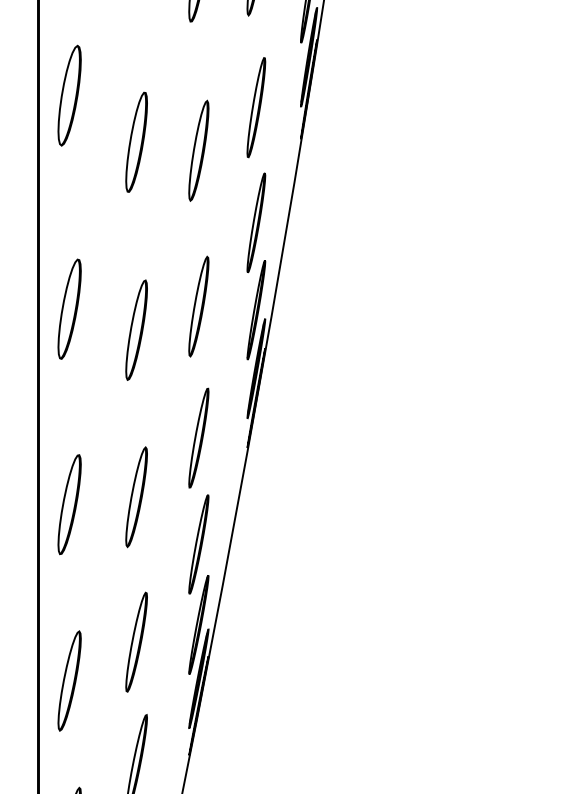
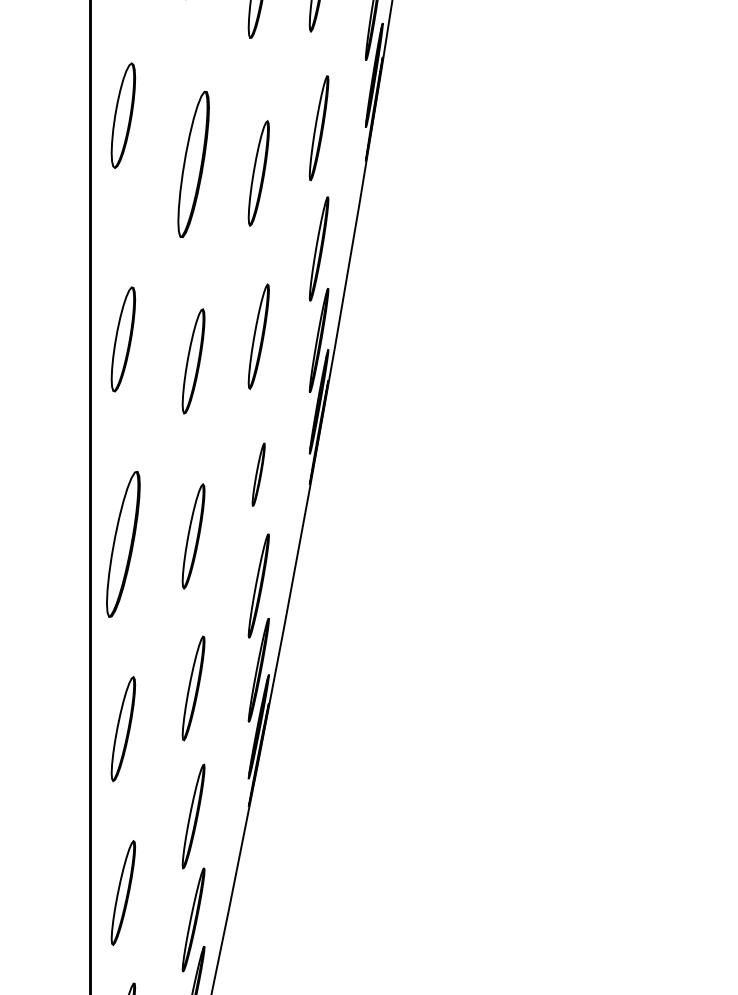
part: (136, 142) -> (193, 164), size x1.4
part: (198, 438) -> (258, 474), size x0.6
part: (69, 503) -> (123, 543), size x1.4

